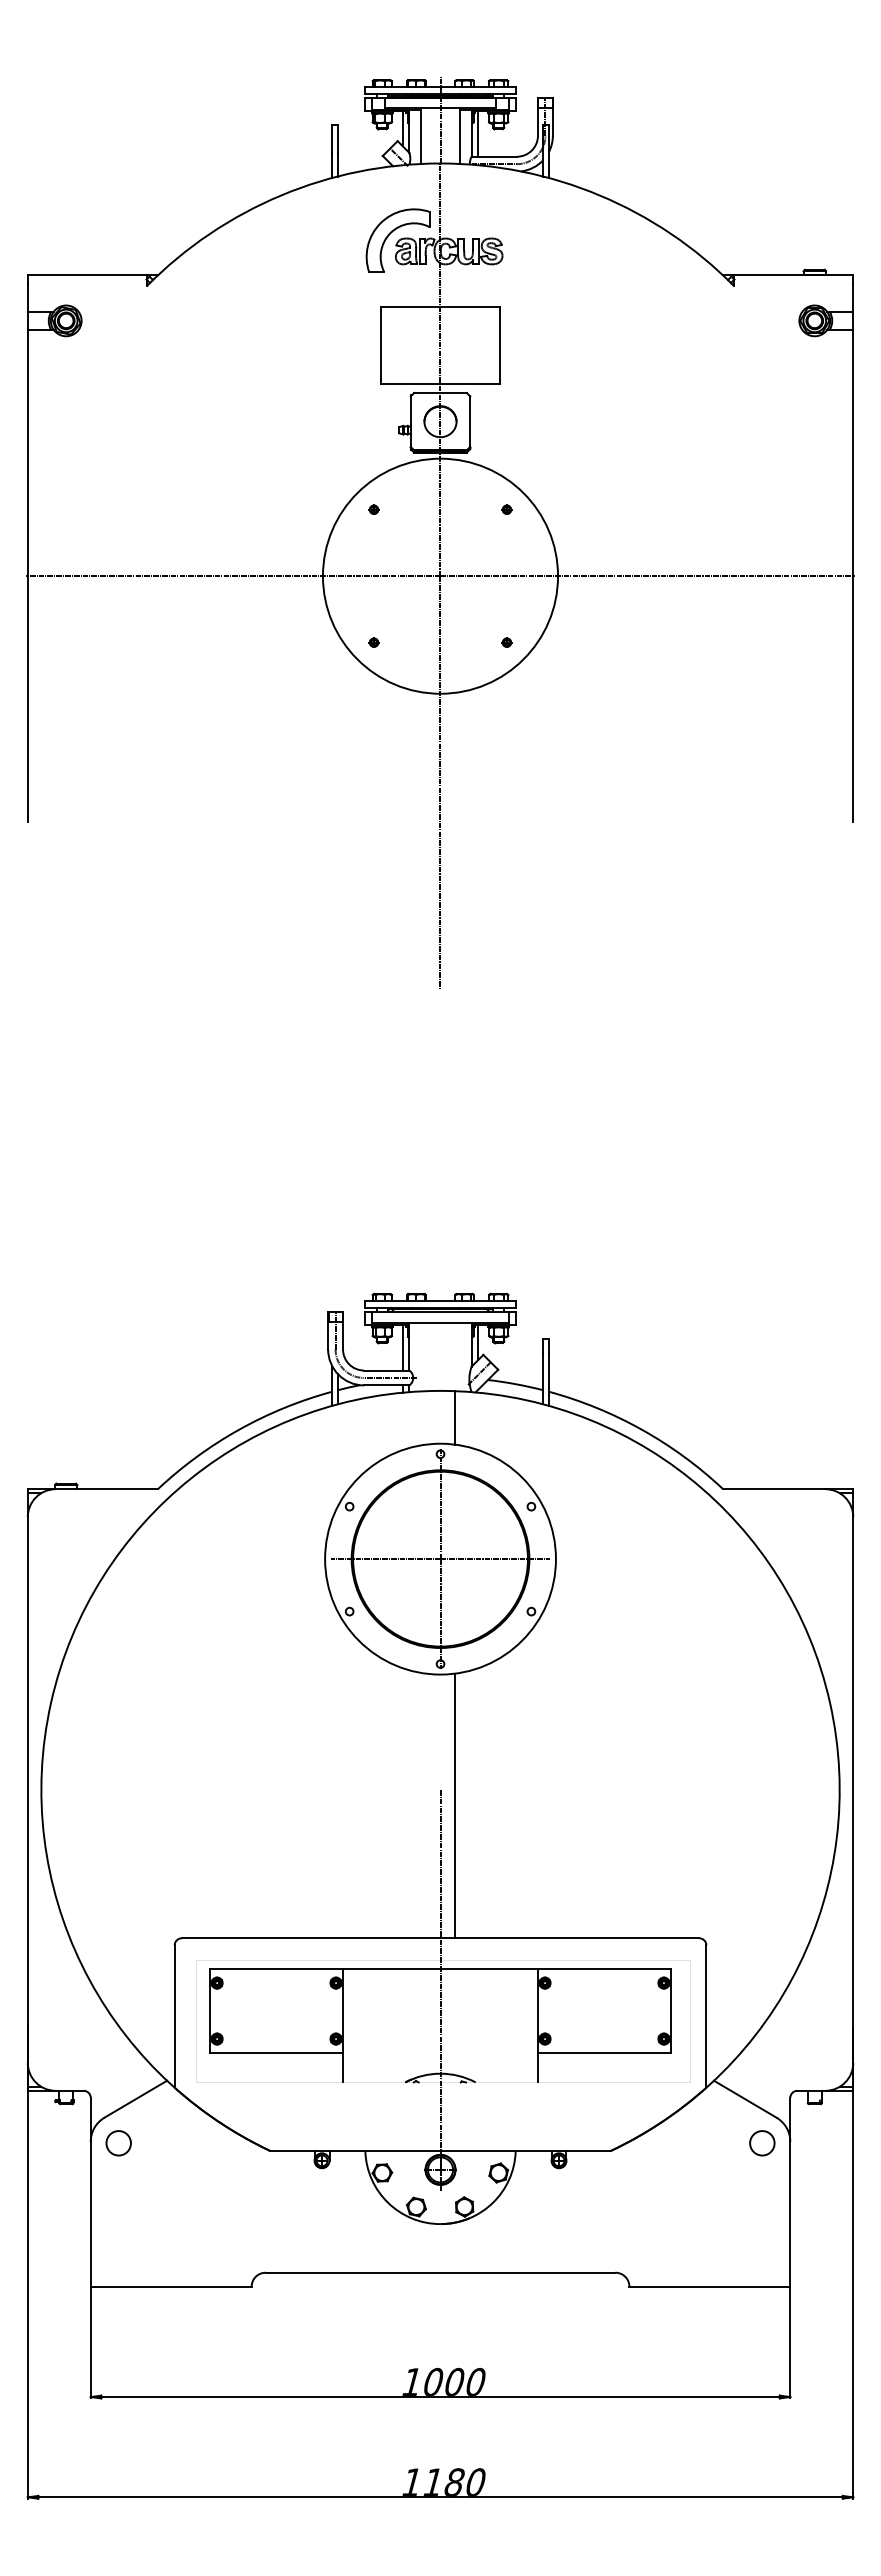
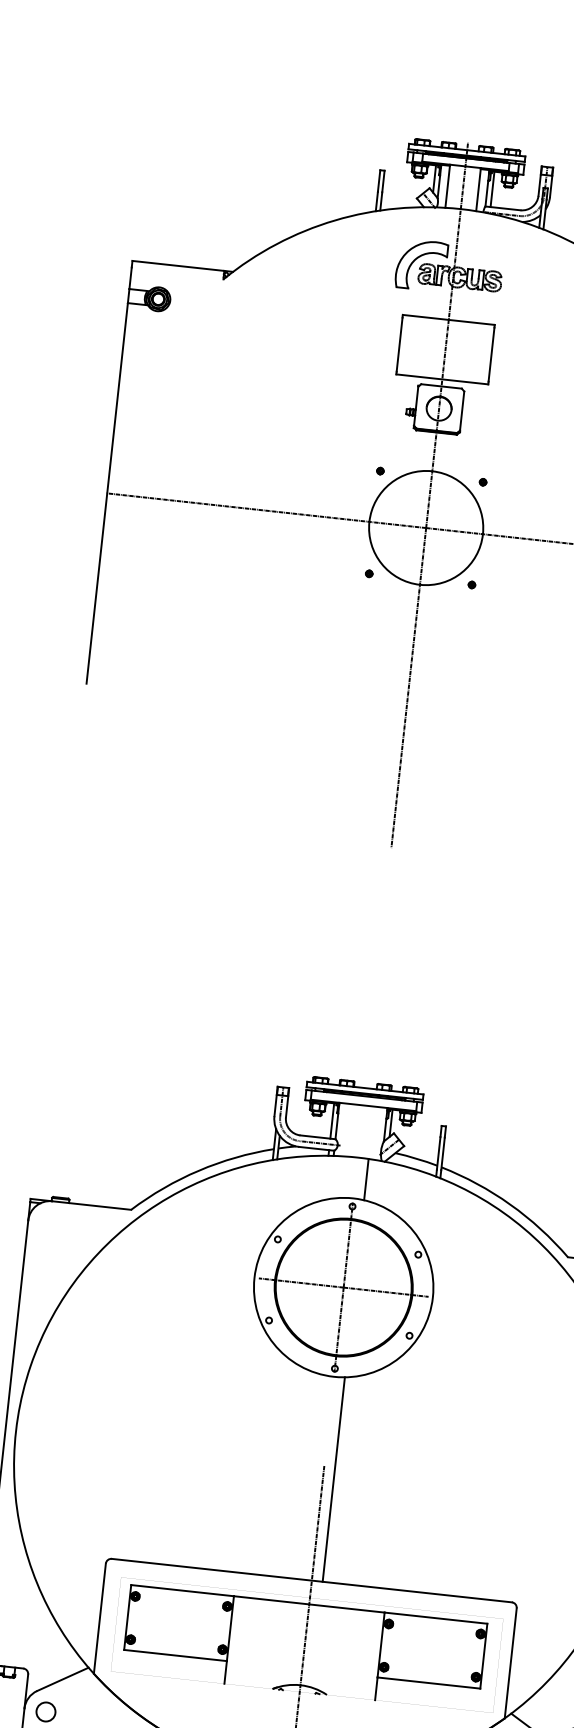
circle: (440, 575) -> (426, 527), size x0.62

